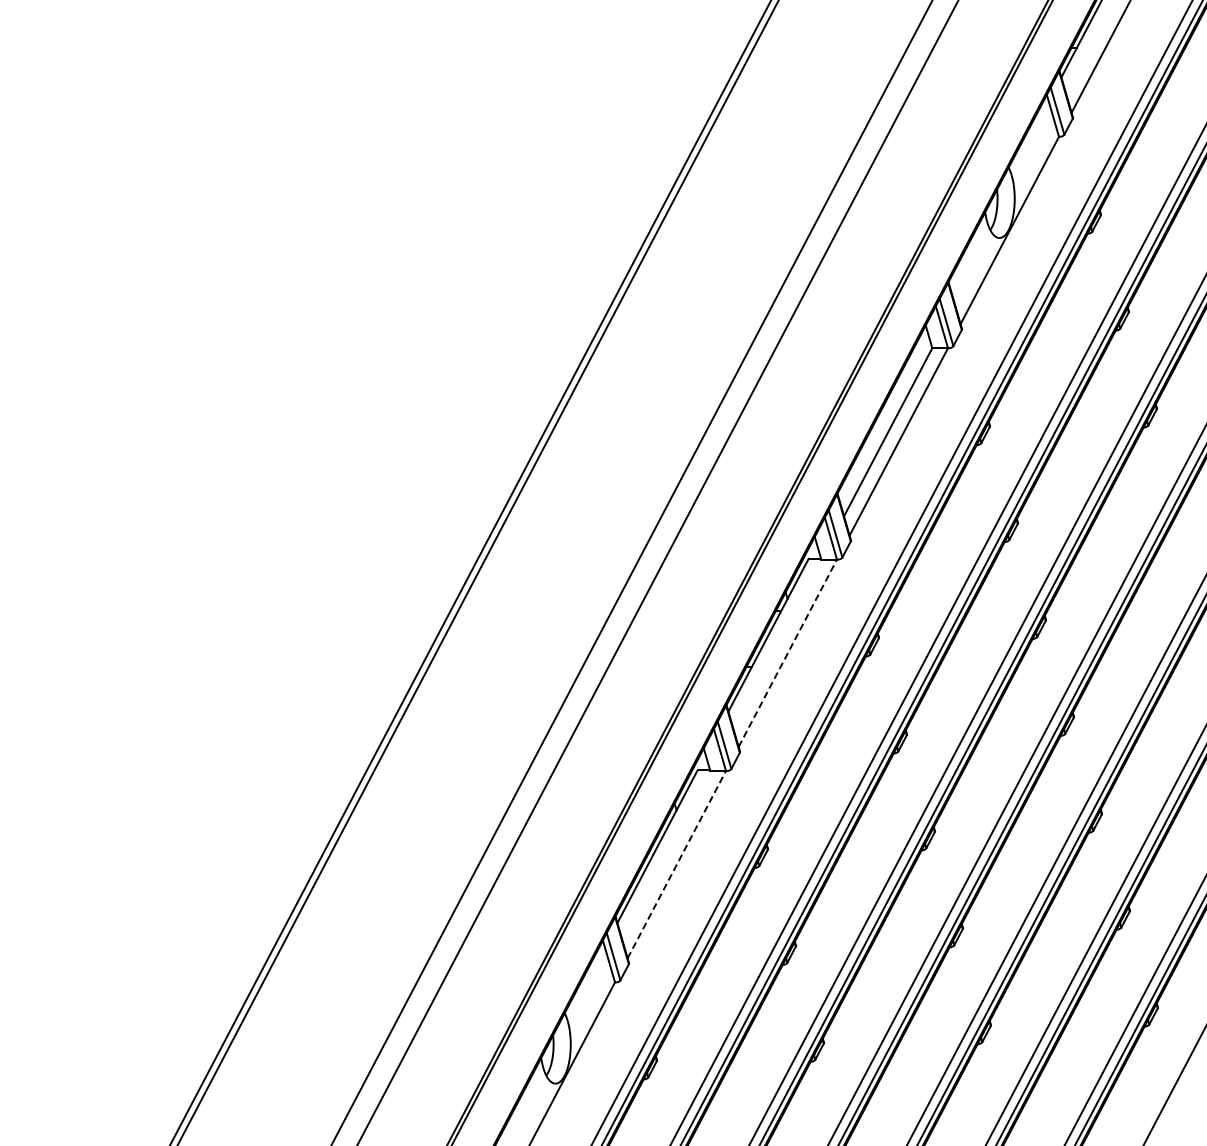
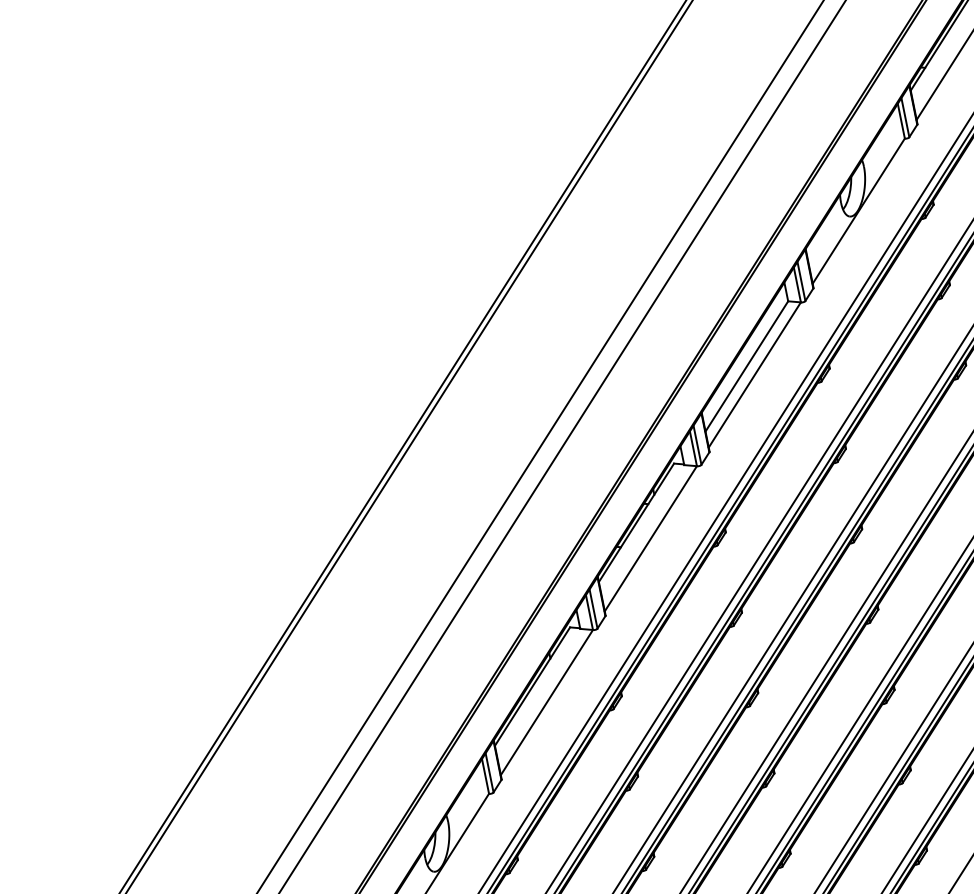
line: (787, 653) -> (650, 538), dashed -> solid
line: (676, 864) -> (546, 702), dashed -> solid

